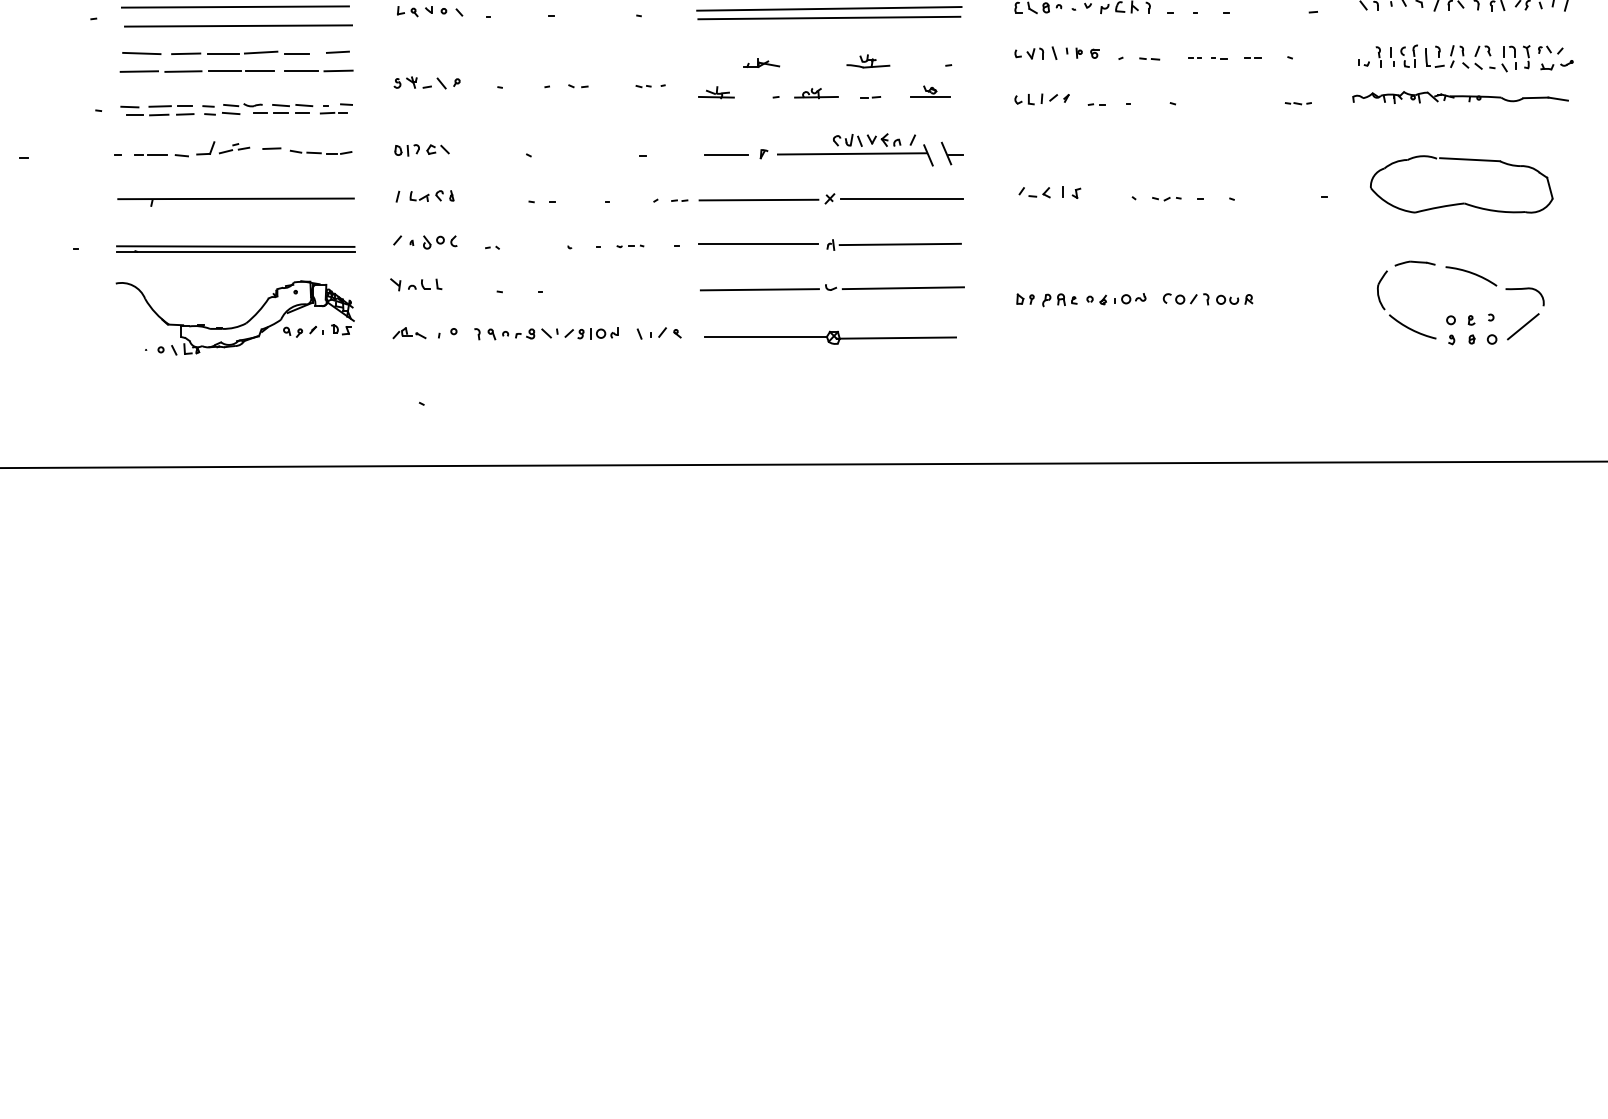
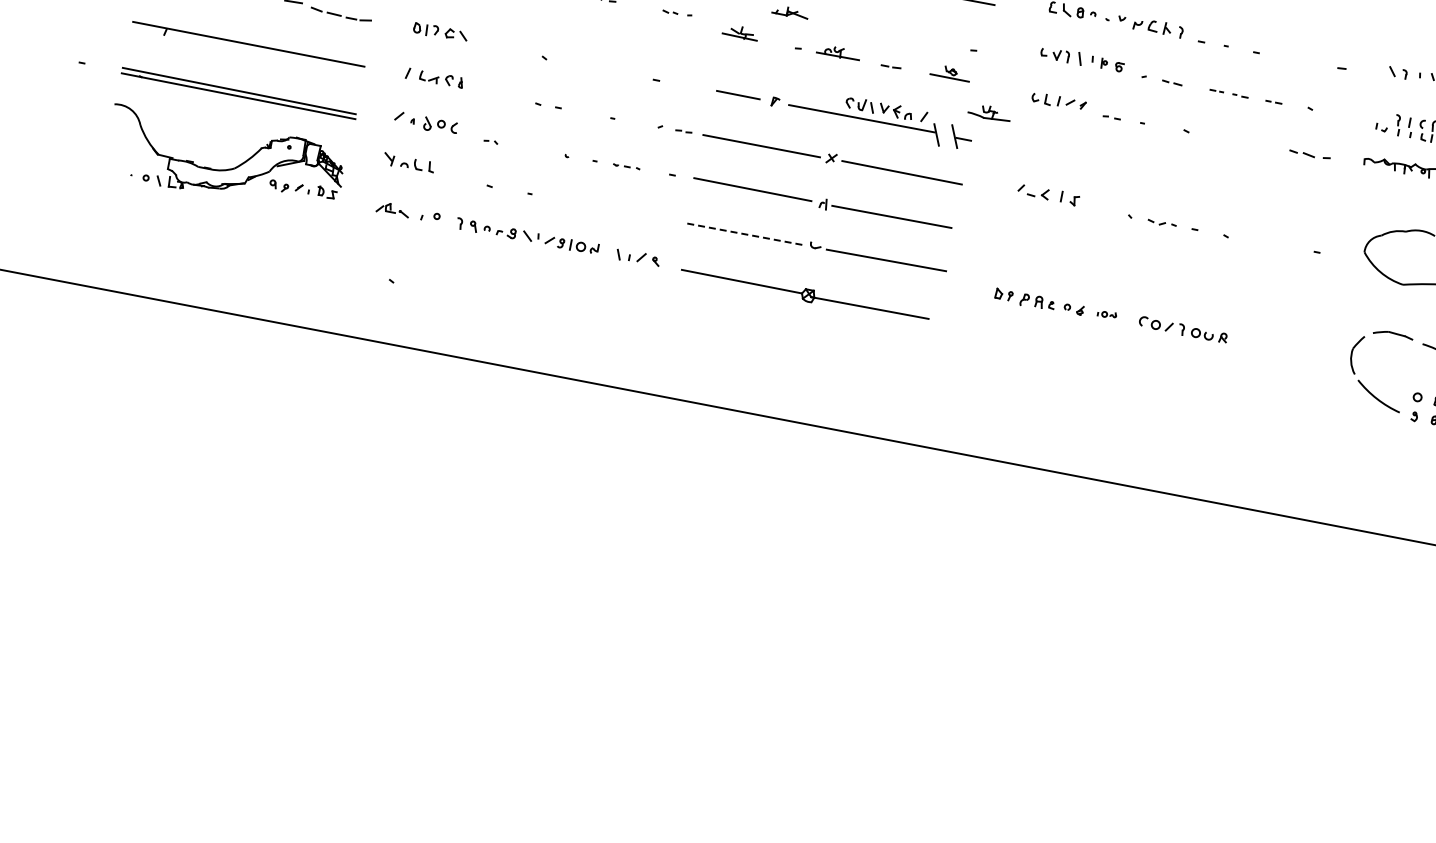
part: (868, 61) -> (989, 112), moved
part: (1297, 103) -> (1308, 155), size x1.6
line: (760, 289) -> (745, 234), solid -> dashed
part: (1130, 298) -> (1107, 314), size x0.6

